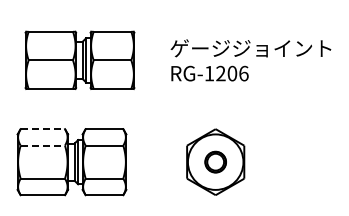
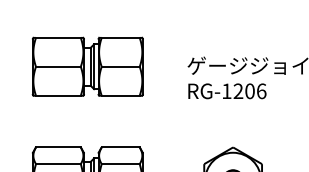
part: (79, 59) -> (87, 65), moved
line: (43, 129) -> (59, 147), dashed -> solid
line: (43, 145) -> (59, 163), dashed -> solid

